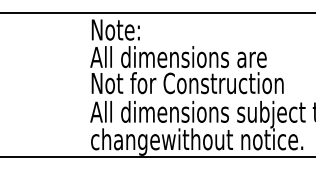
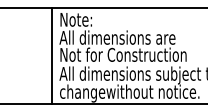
line: (79, 84) -> (52, 55), added

